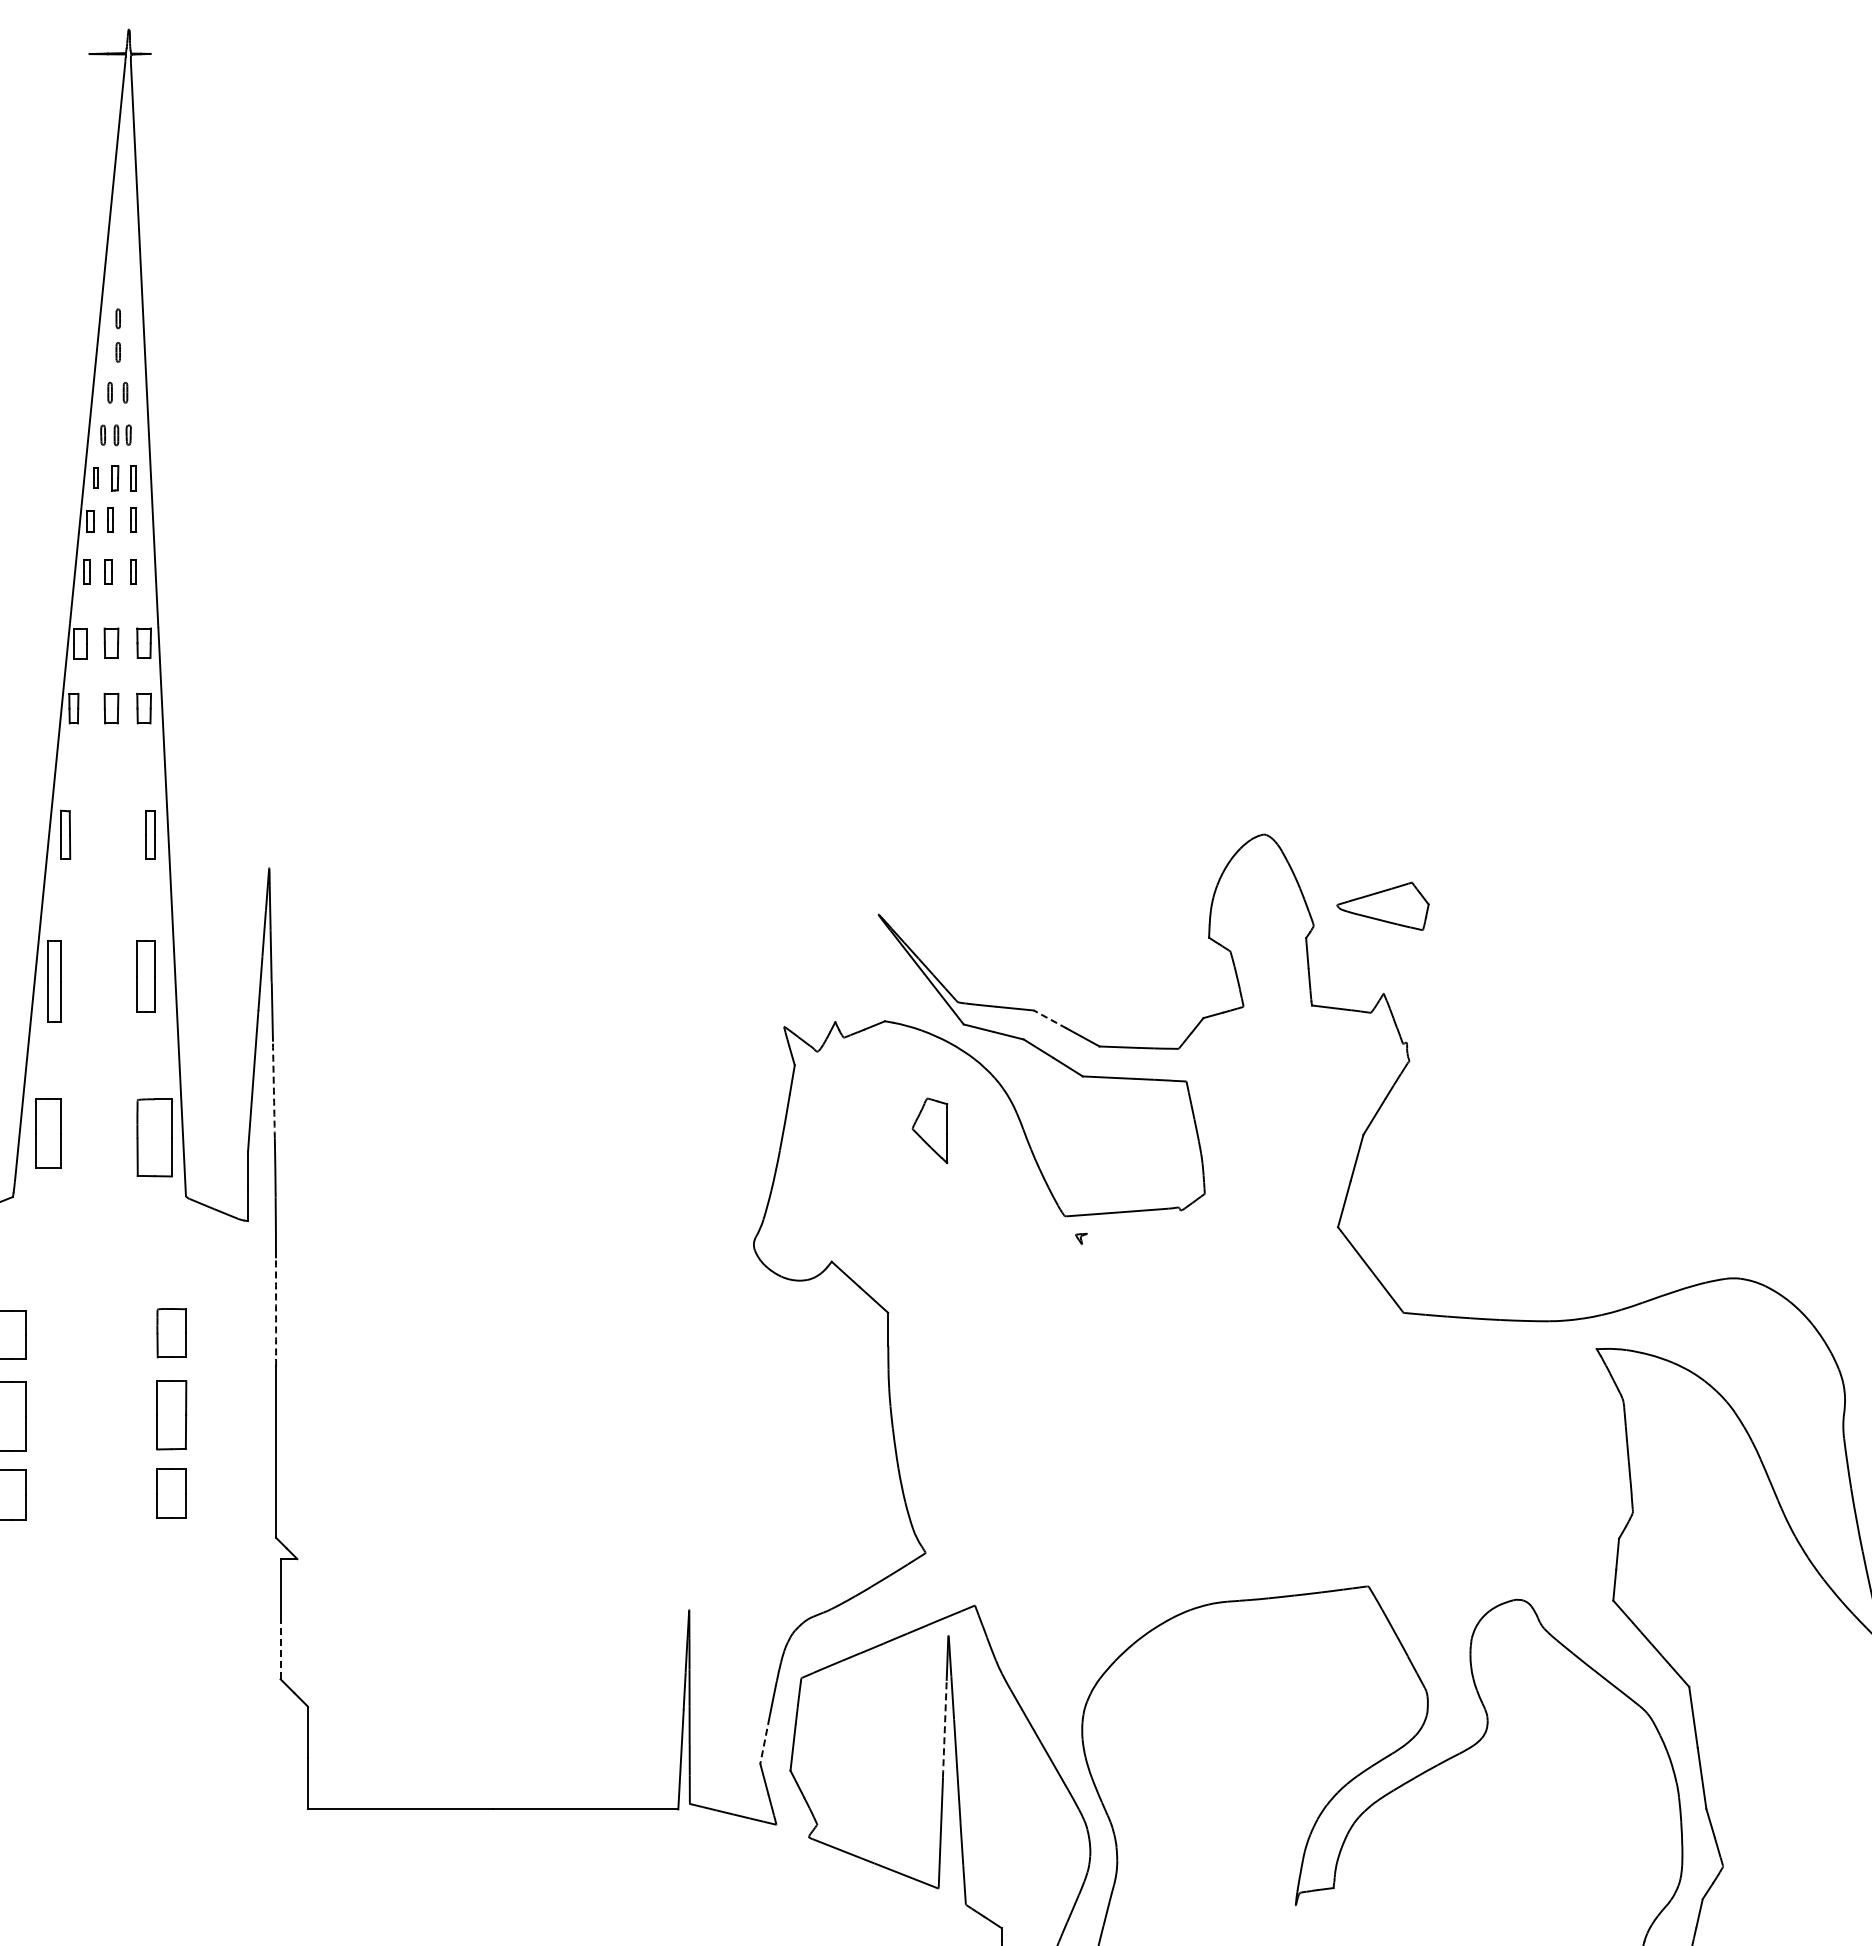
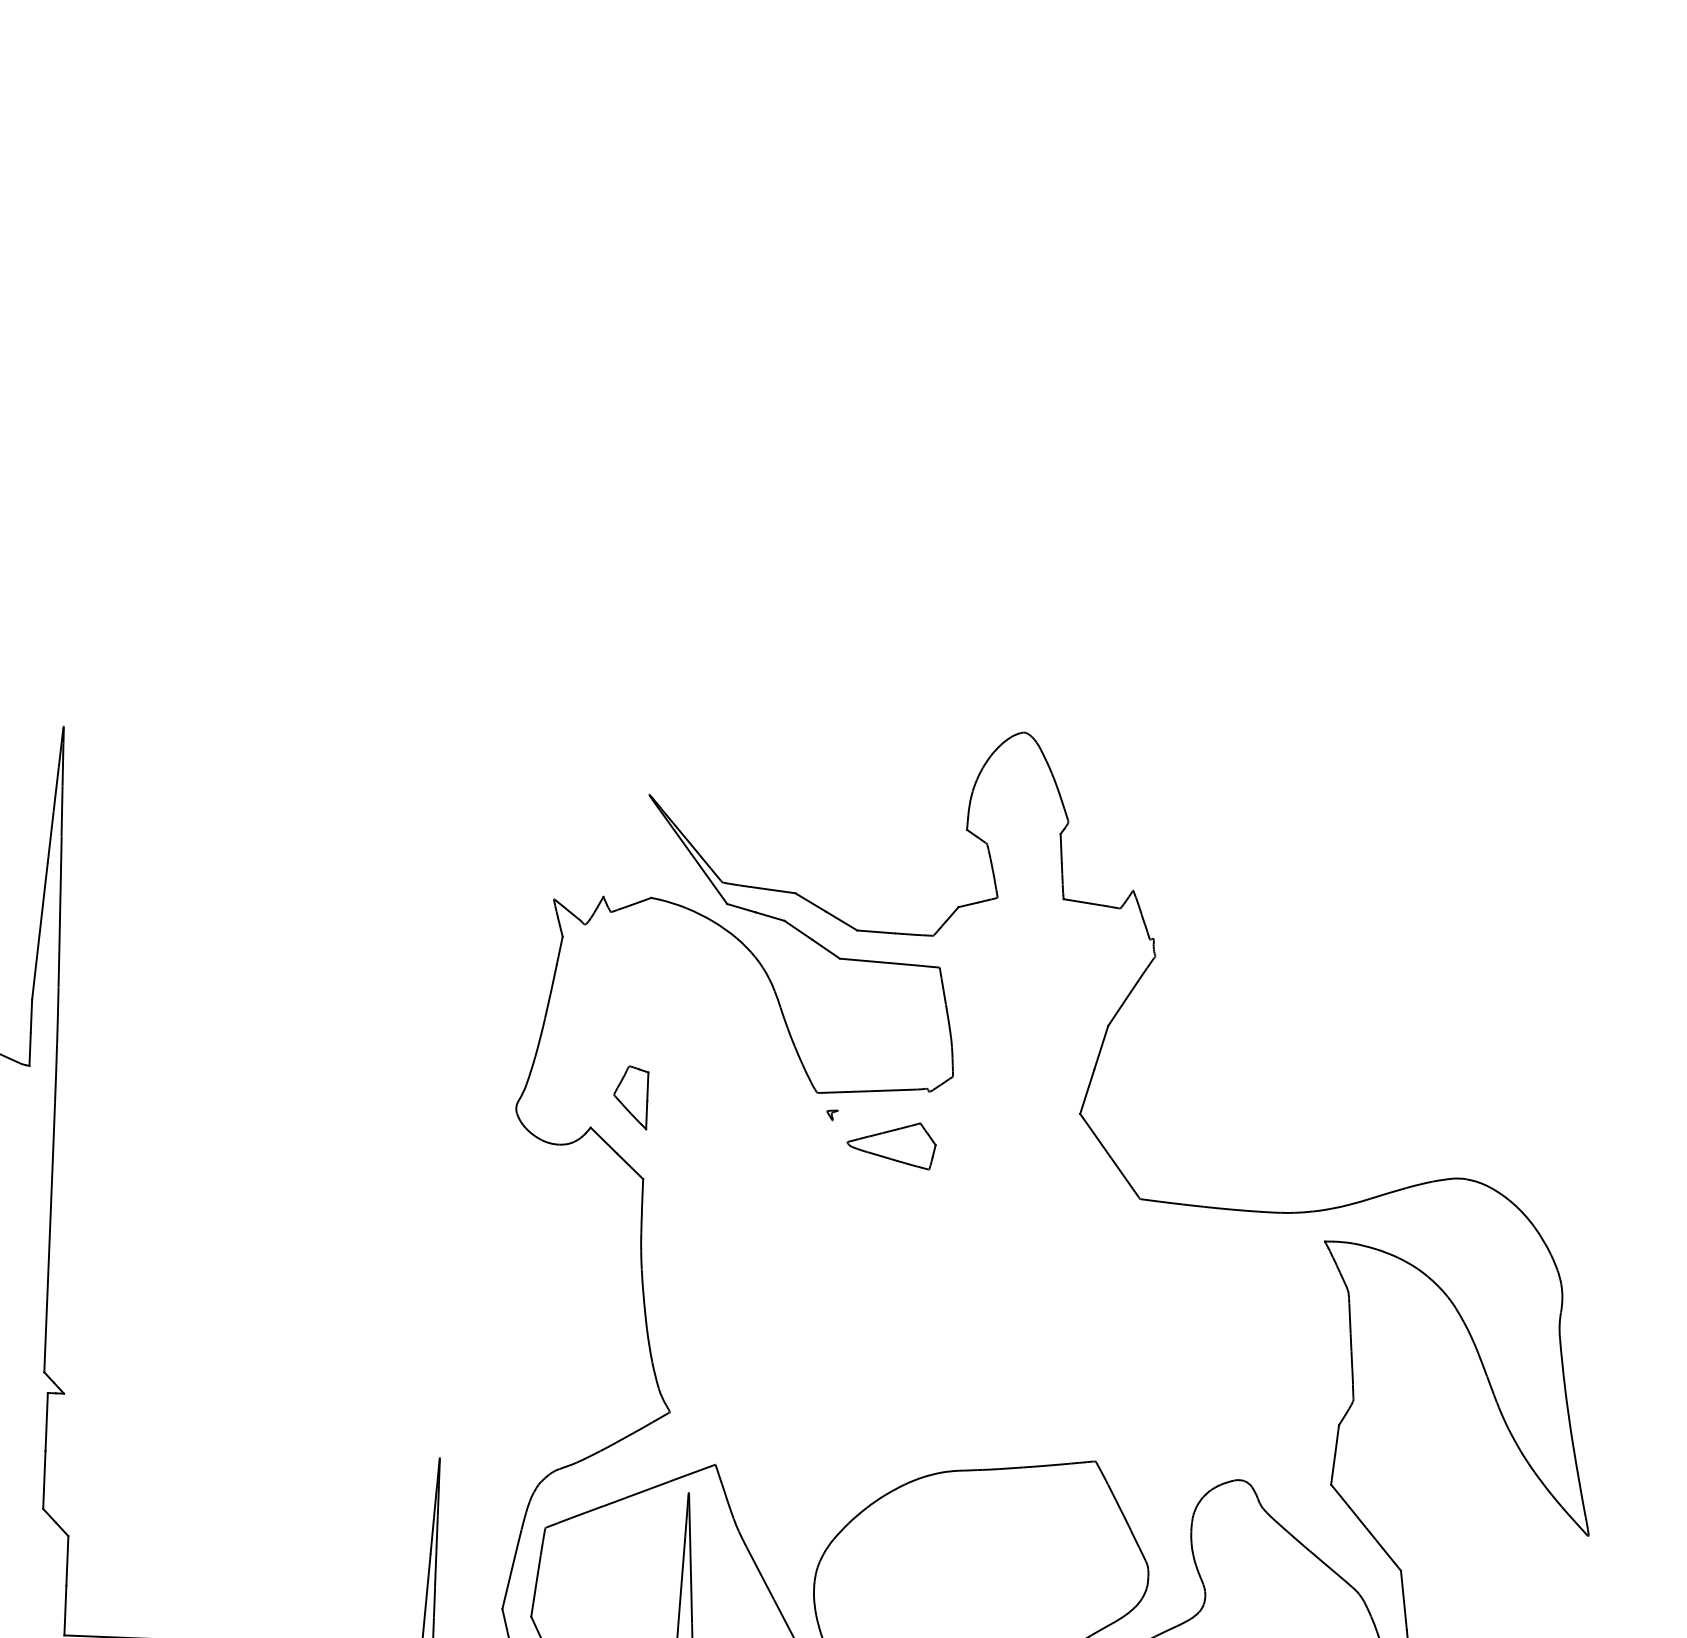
part: (1382, 905) -> (891, 1144), moved
line: (1050, 1019) -> (811, 902), dashed -> solid
arc: (273, 1090) -> (59, 940), dashed -> solid
part: (929, 1130) -> (630, 1097), moved
arc: (276, 1312) -> (53, 1155), dashed -> solid
line: (280, 1648) -> (44, 1479), dashed -> solid
arc: (944, 1729) -> (681, 1582), dashed -> solid
line: (764, 1741) -> (507, 1587), dashed -> solid

